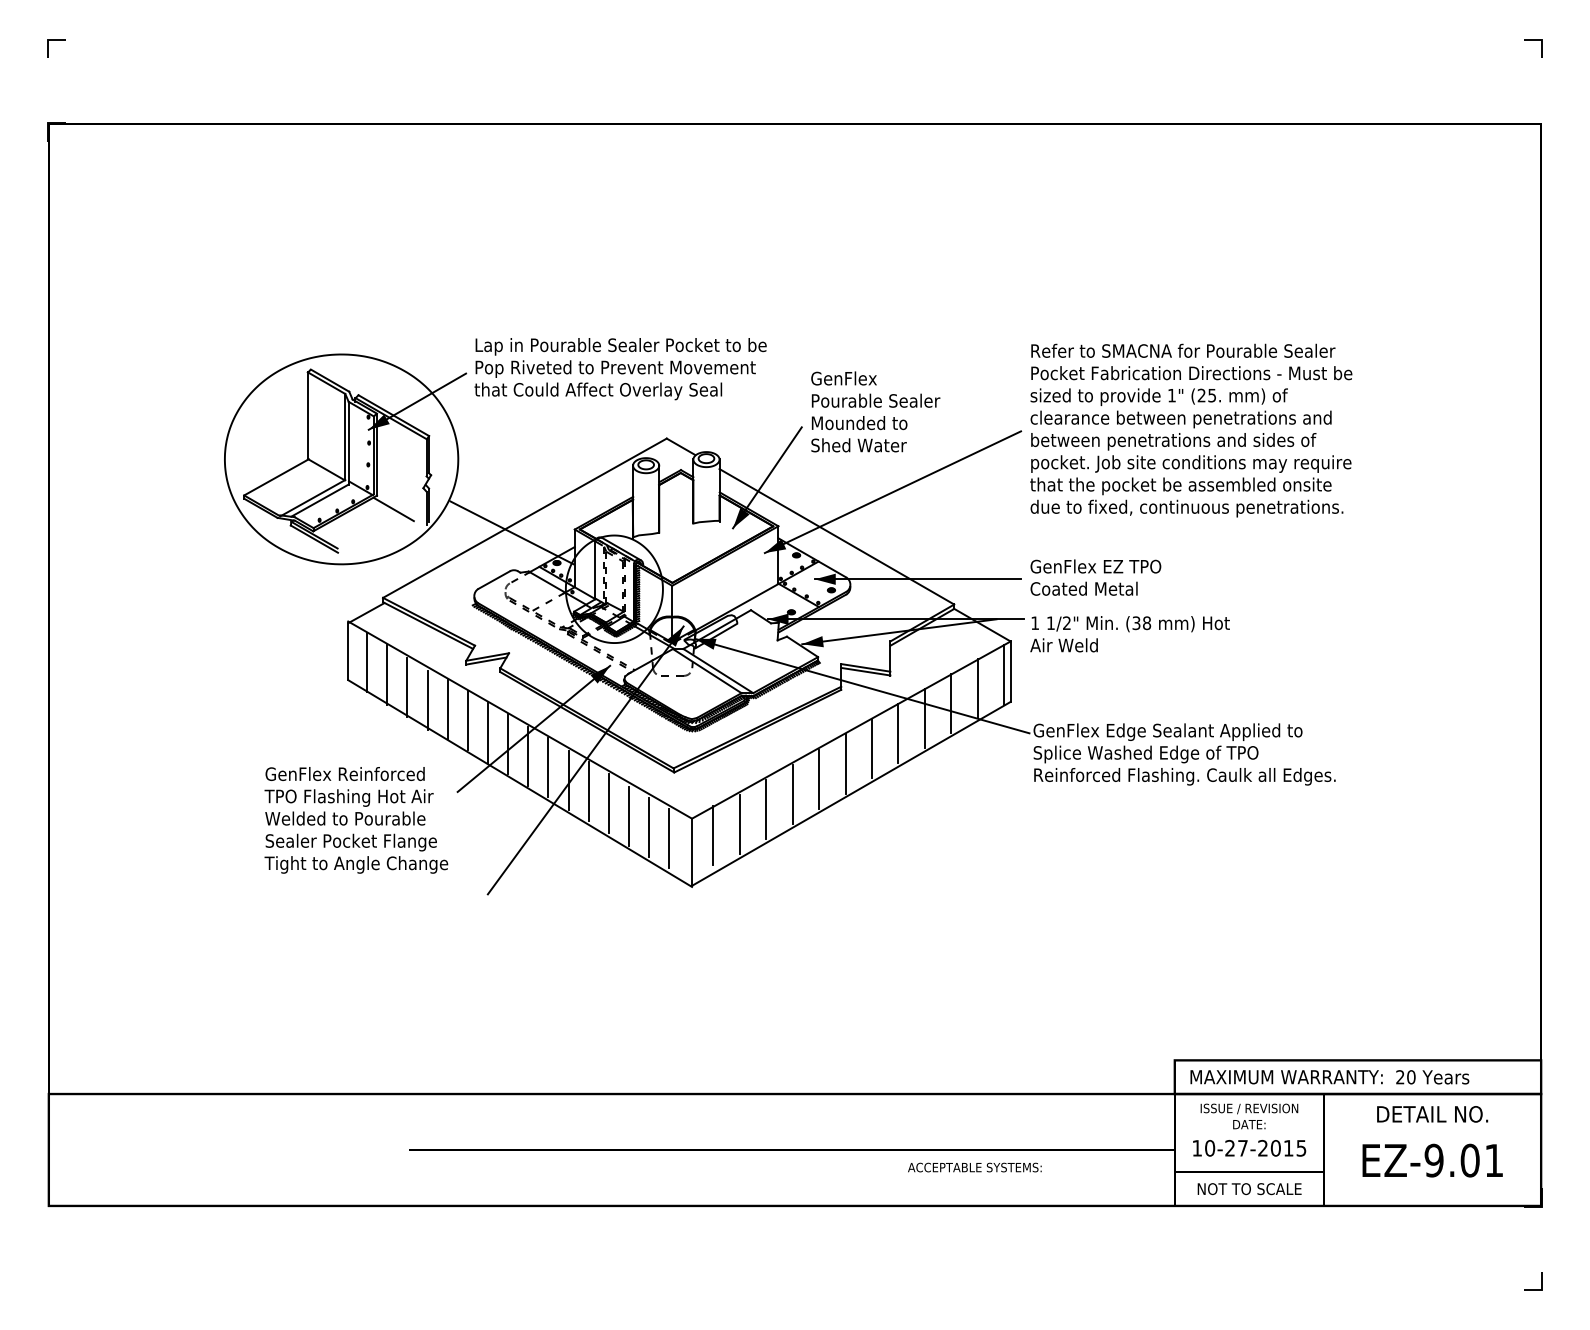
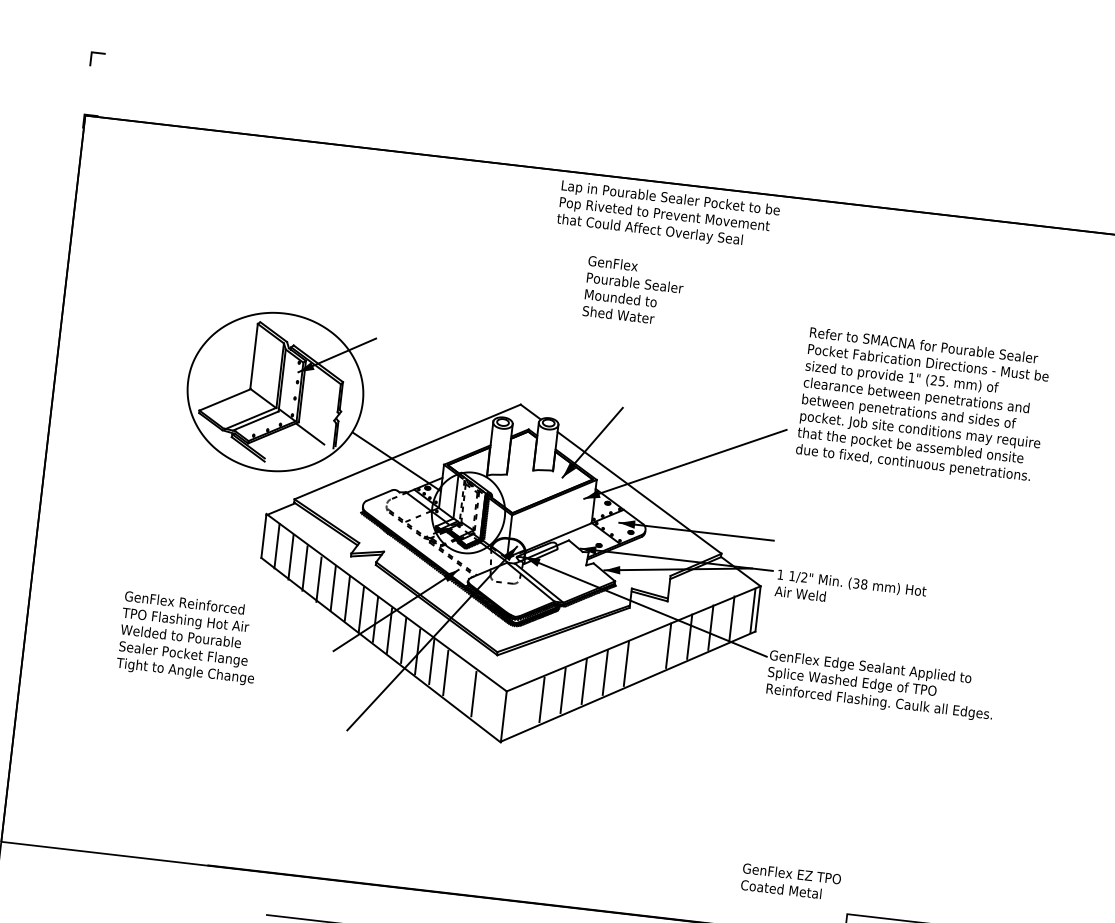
text: (620, 369) -> (668, 216), moved
text: (875, 411) -> (633, 290), moved
text: (1191, 430) -> (923, 405), moved
text: (1095, 577) -> (790, 881), moved
line: (872, 748) -> (647, 654), removed
line: (629, 815) -> (460, 683), removed
text: (356, 820) -> (189, 638), moved
line: (713, 835) -> (521, 705), removed
line: (669, 837) -> (488, 703), removed

